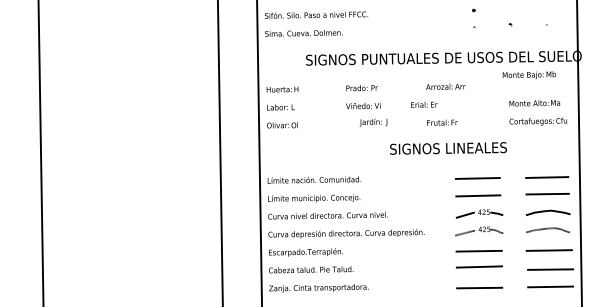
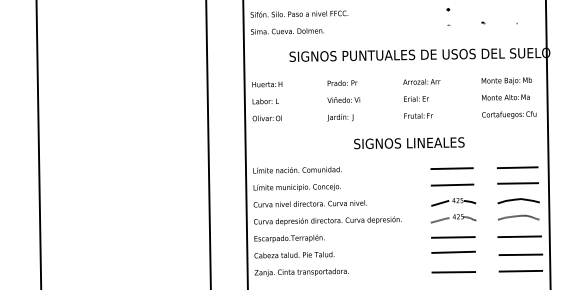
text: (529, 74) -> (506, 80), moved
text: (424, 104) -> (416, 98), moved
text: (373, 122) -> (340, 117), moved
text: (448, 148) -> (409, 143), moved

